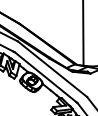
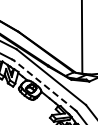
line: (45, 77) -> (44, 85), solid -> dashed

